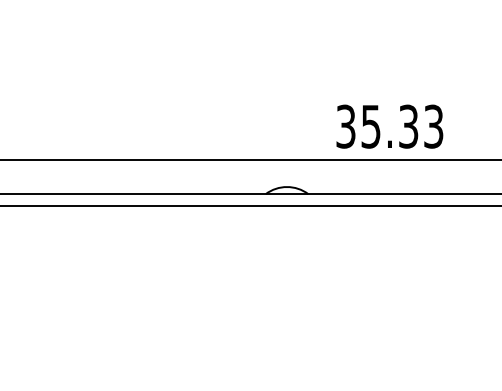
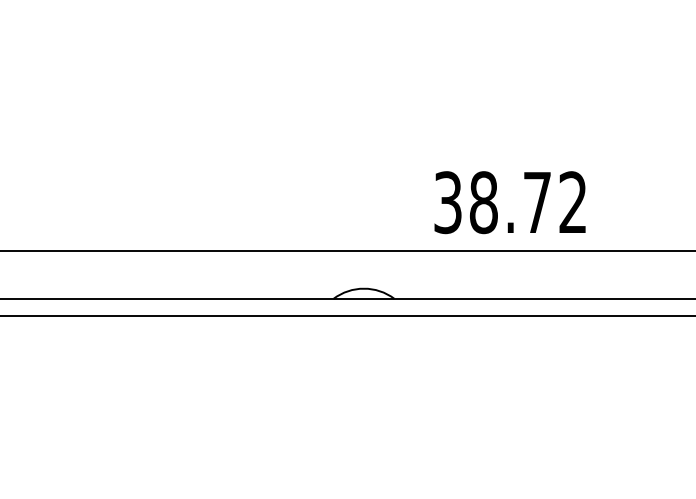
text: (402, 126) -> (528, 202), 35.33 -> 38.72

